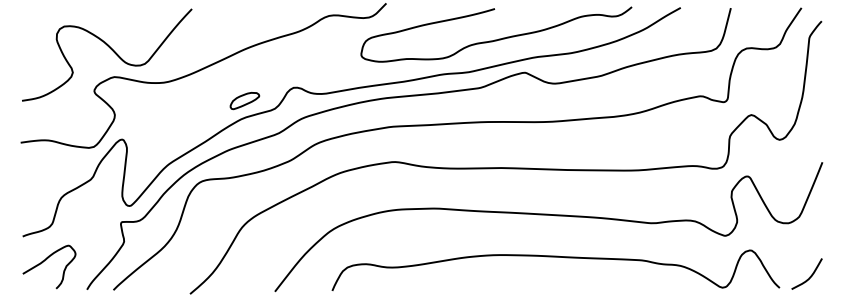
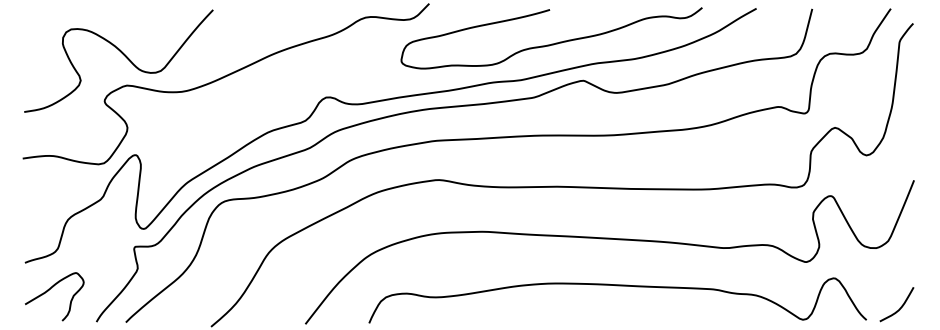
part: (244, 101) -> (271, 112), removed

